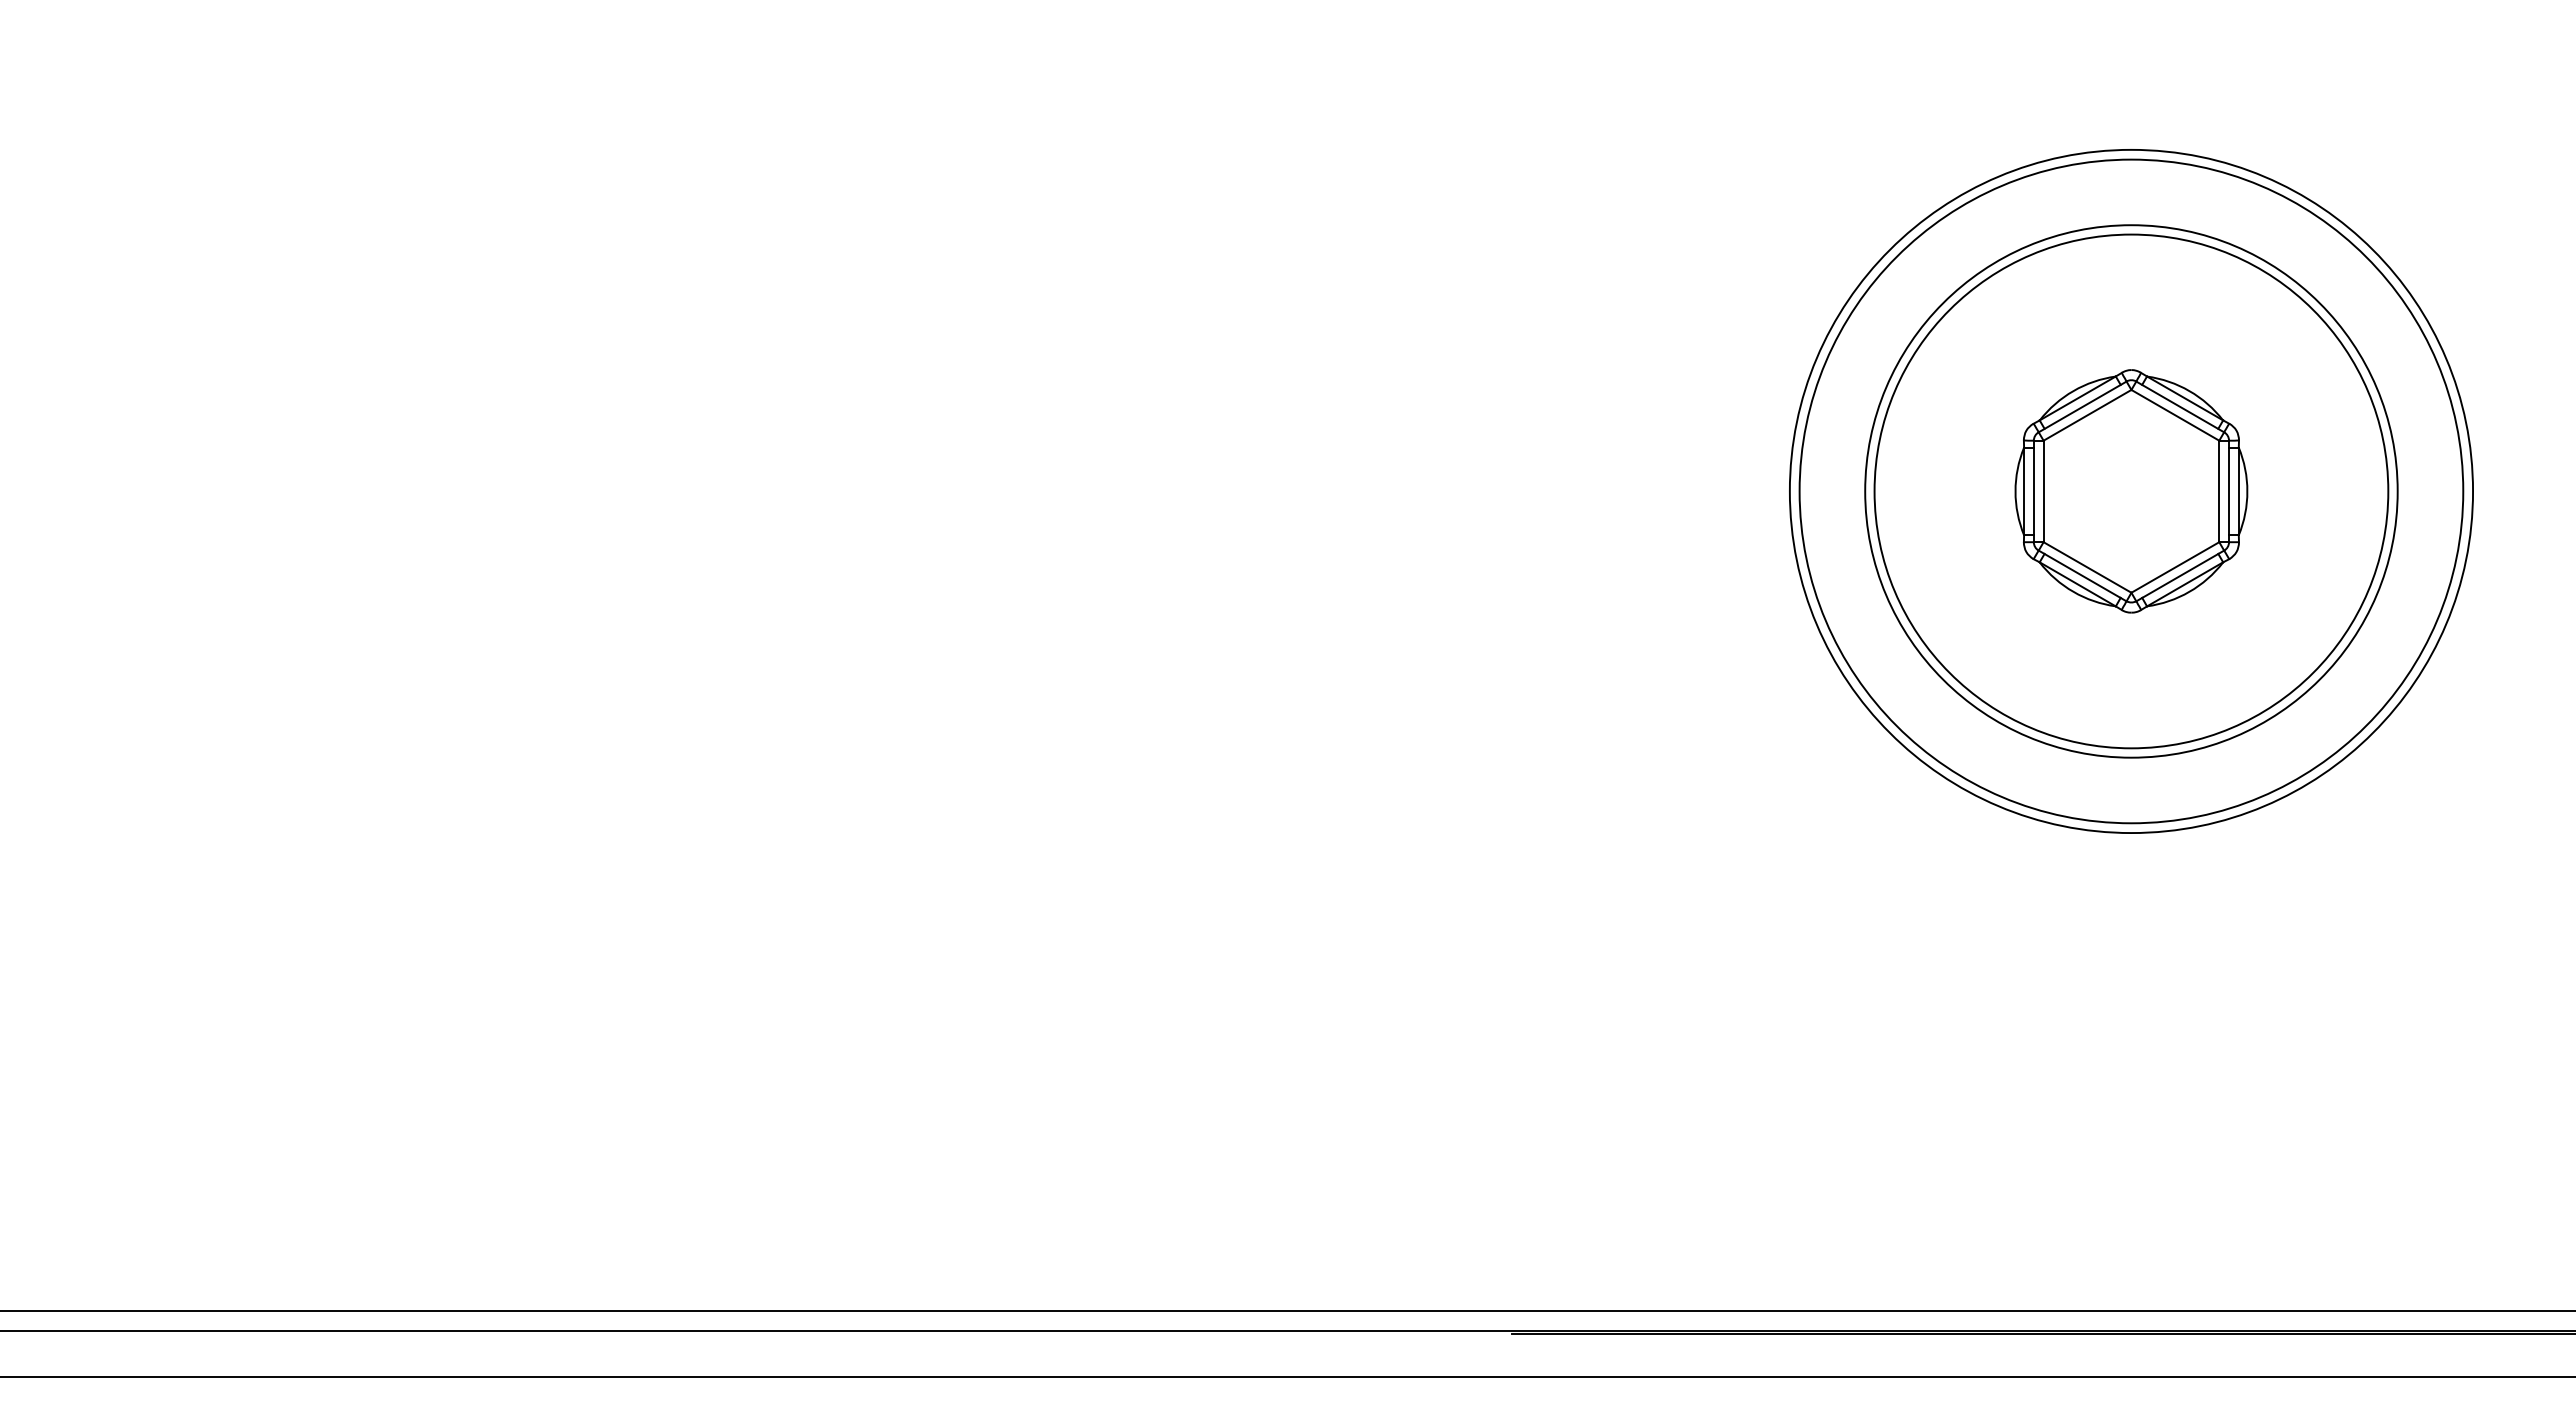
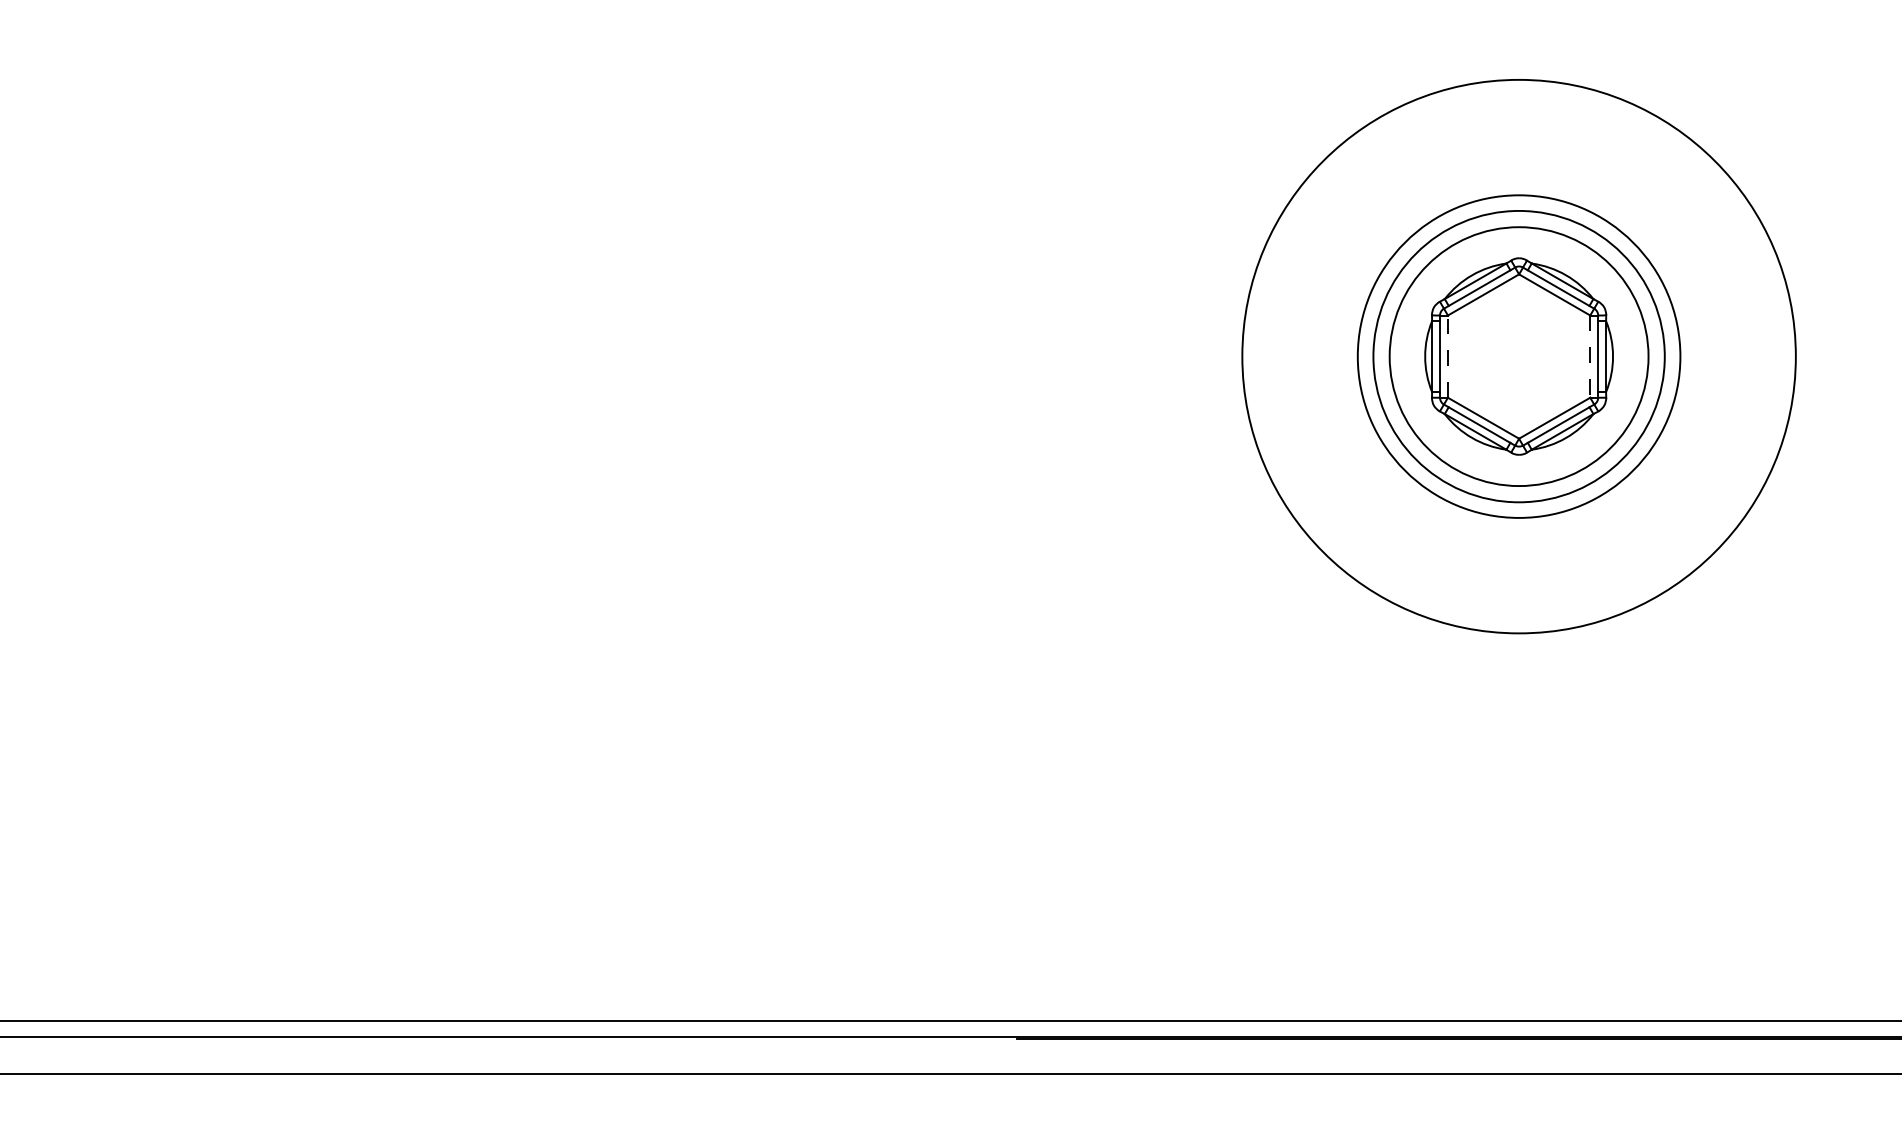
line: (2043, 491) -> (1447, 356), solid -> dashed
circle: (2131, 491) -> (1519, 356), size x0.6
circle: (2131, 491) -> (1519, 356), size x0.6
circle: (2131, 491) -> (1519, 356), size x0.7
line: (2219, 491) -> (1590, 356), solid -> dashed

